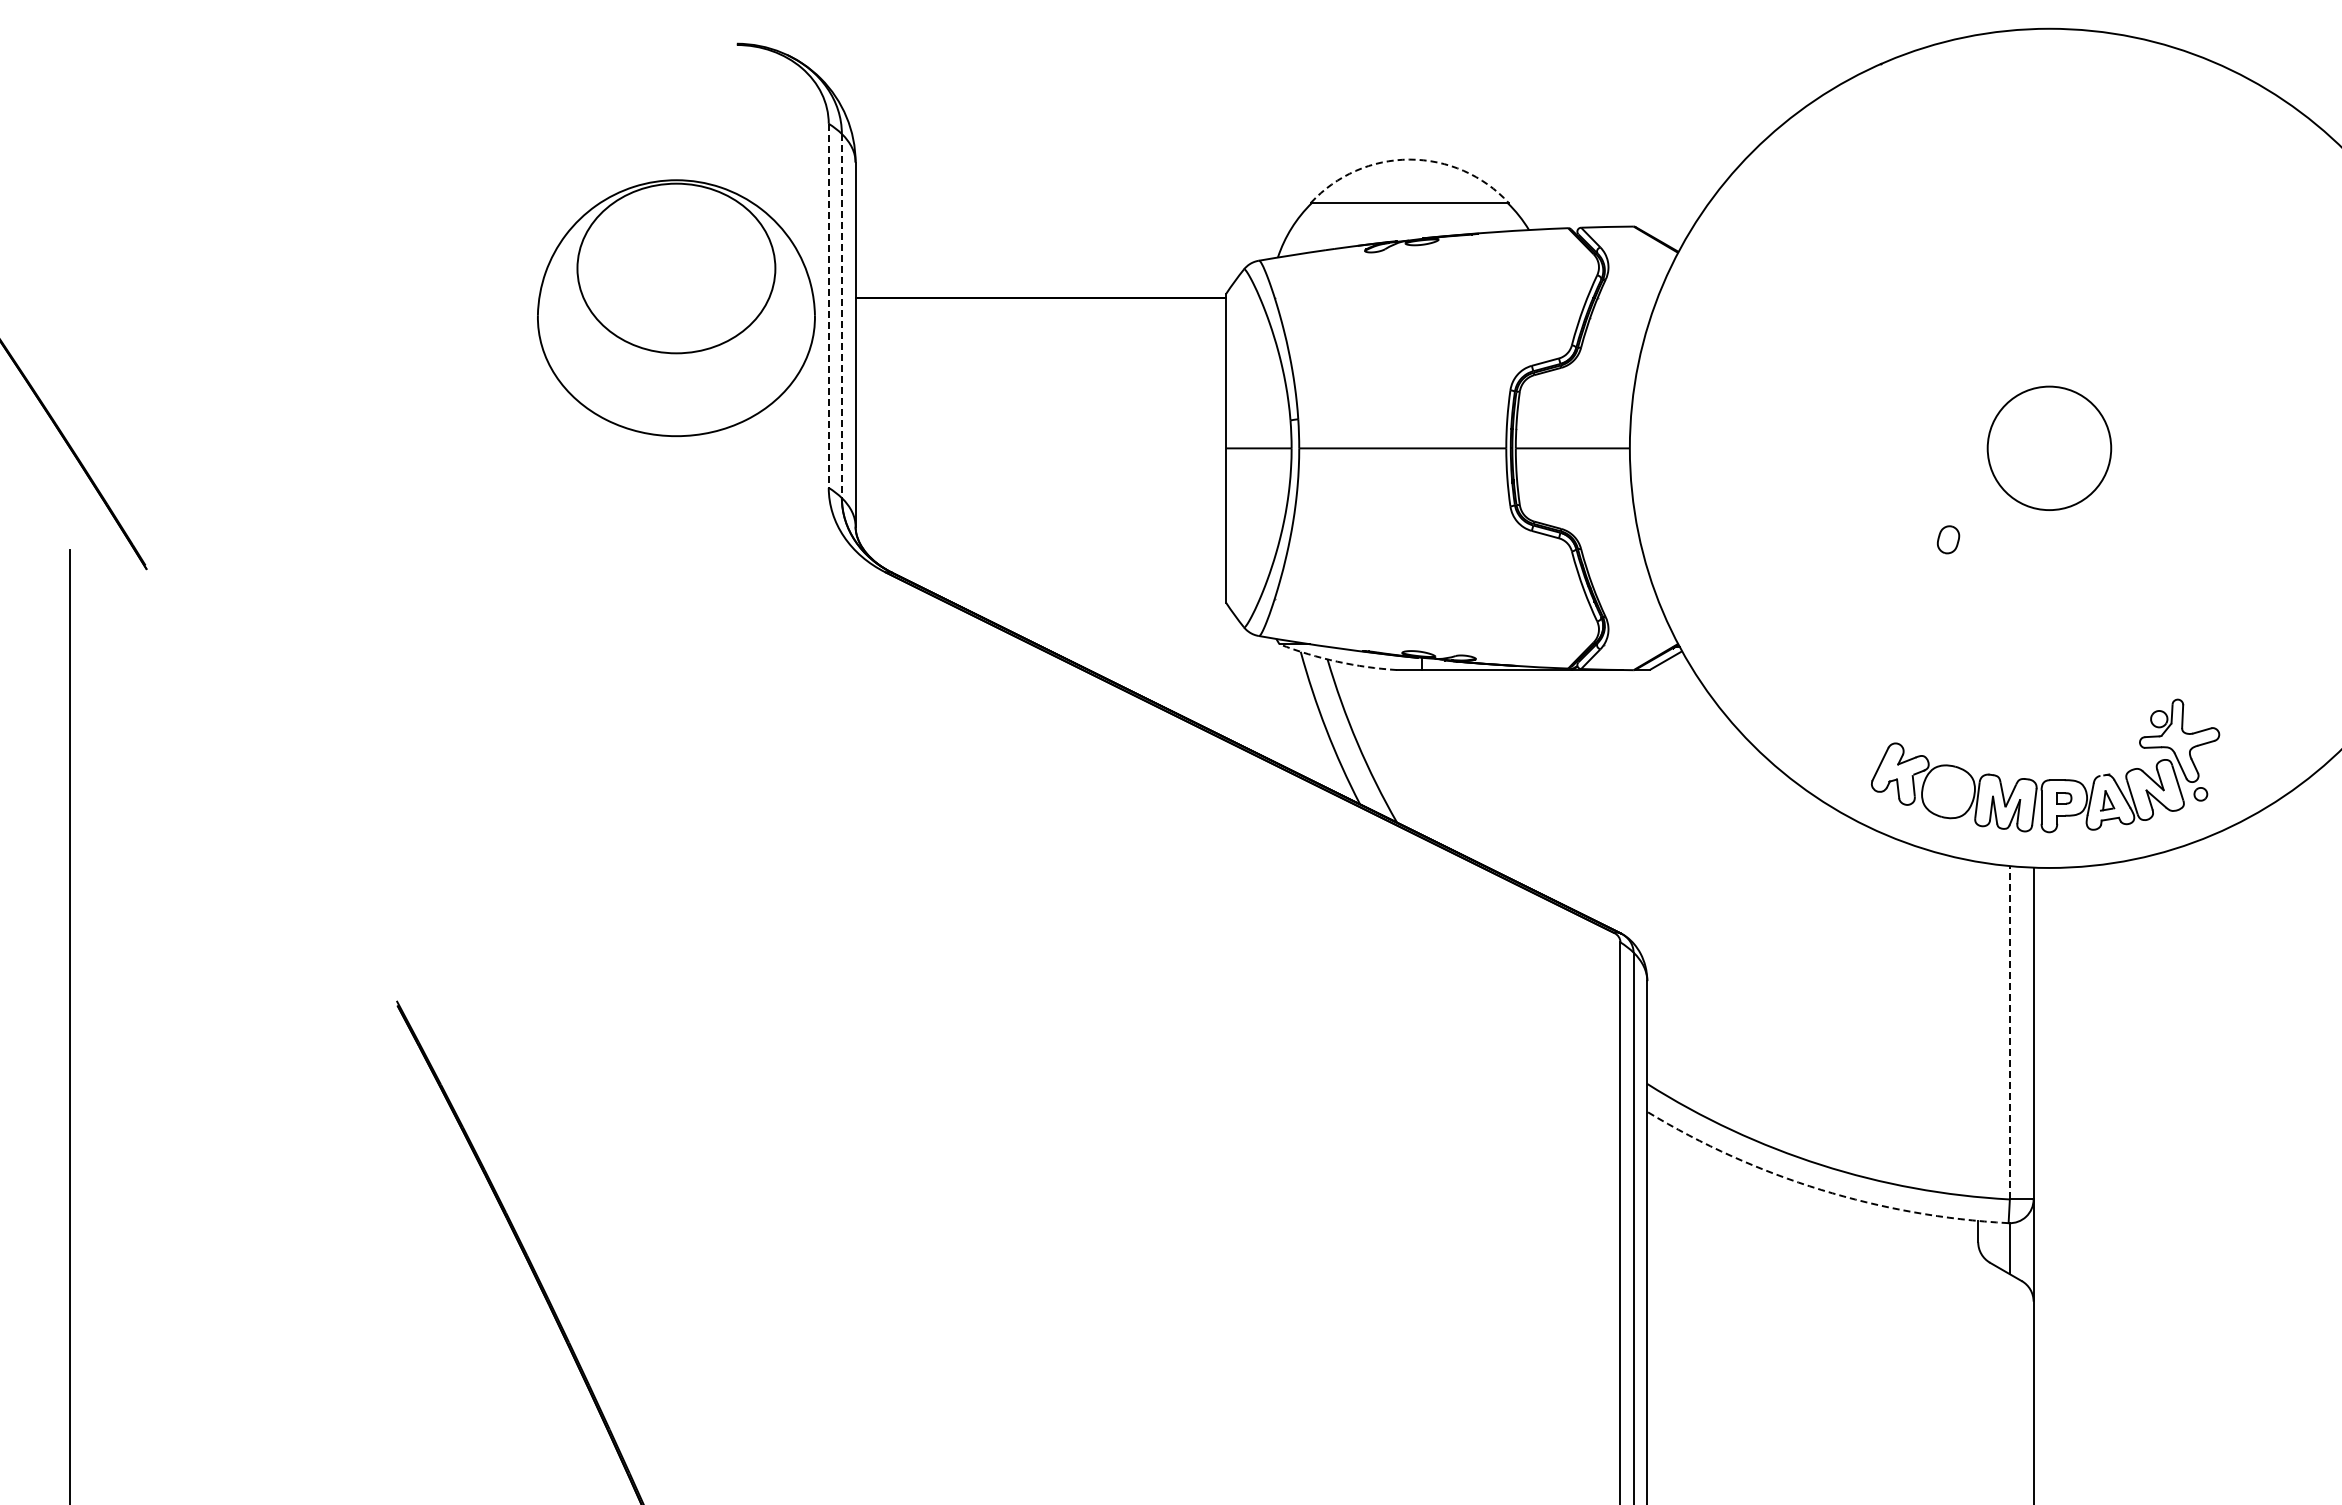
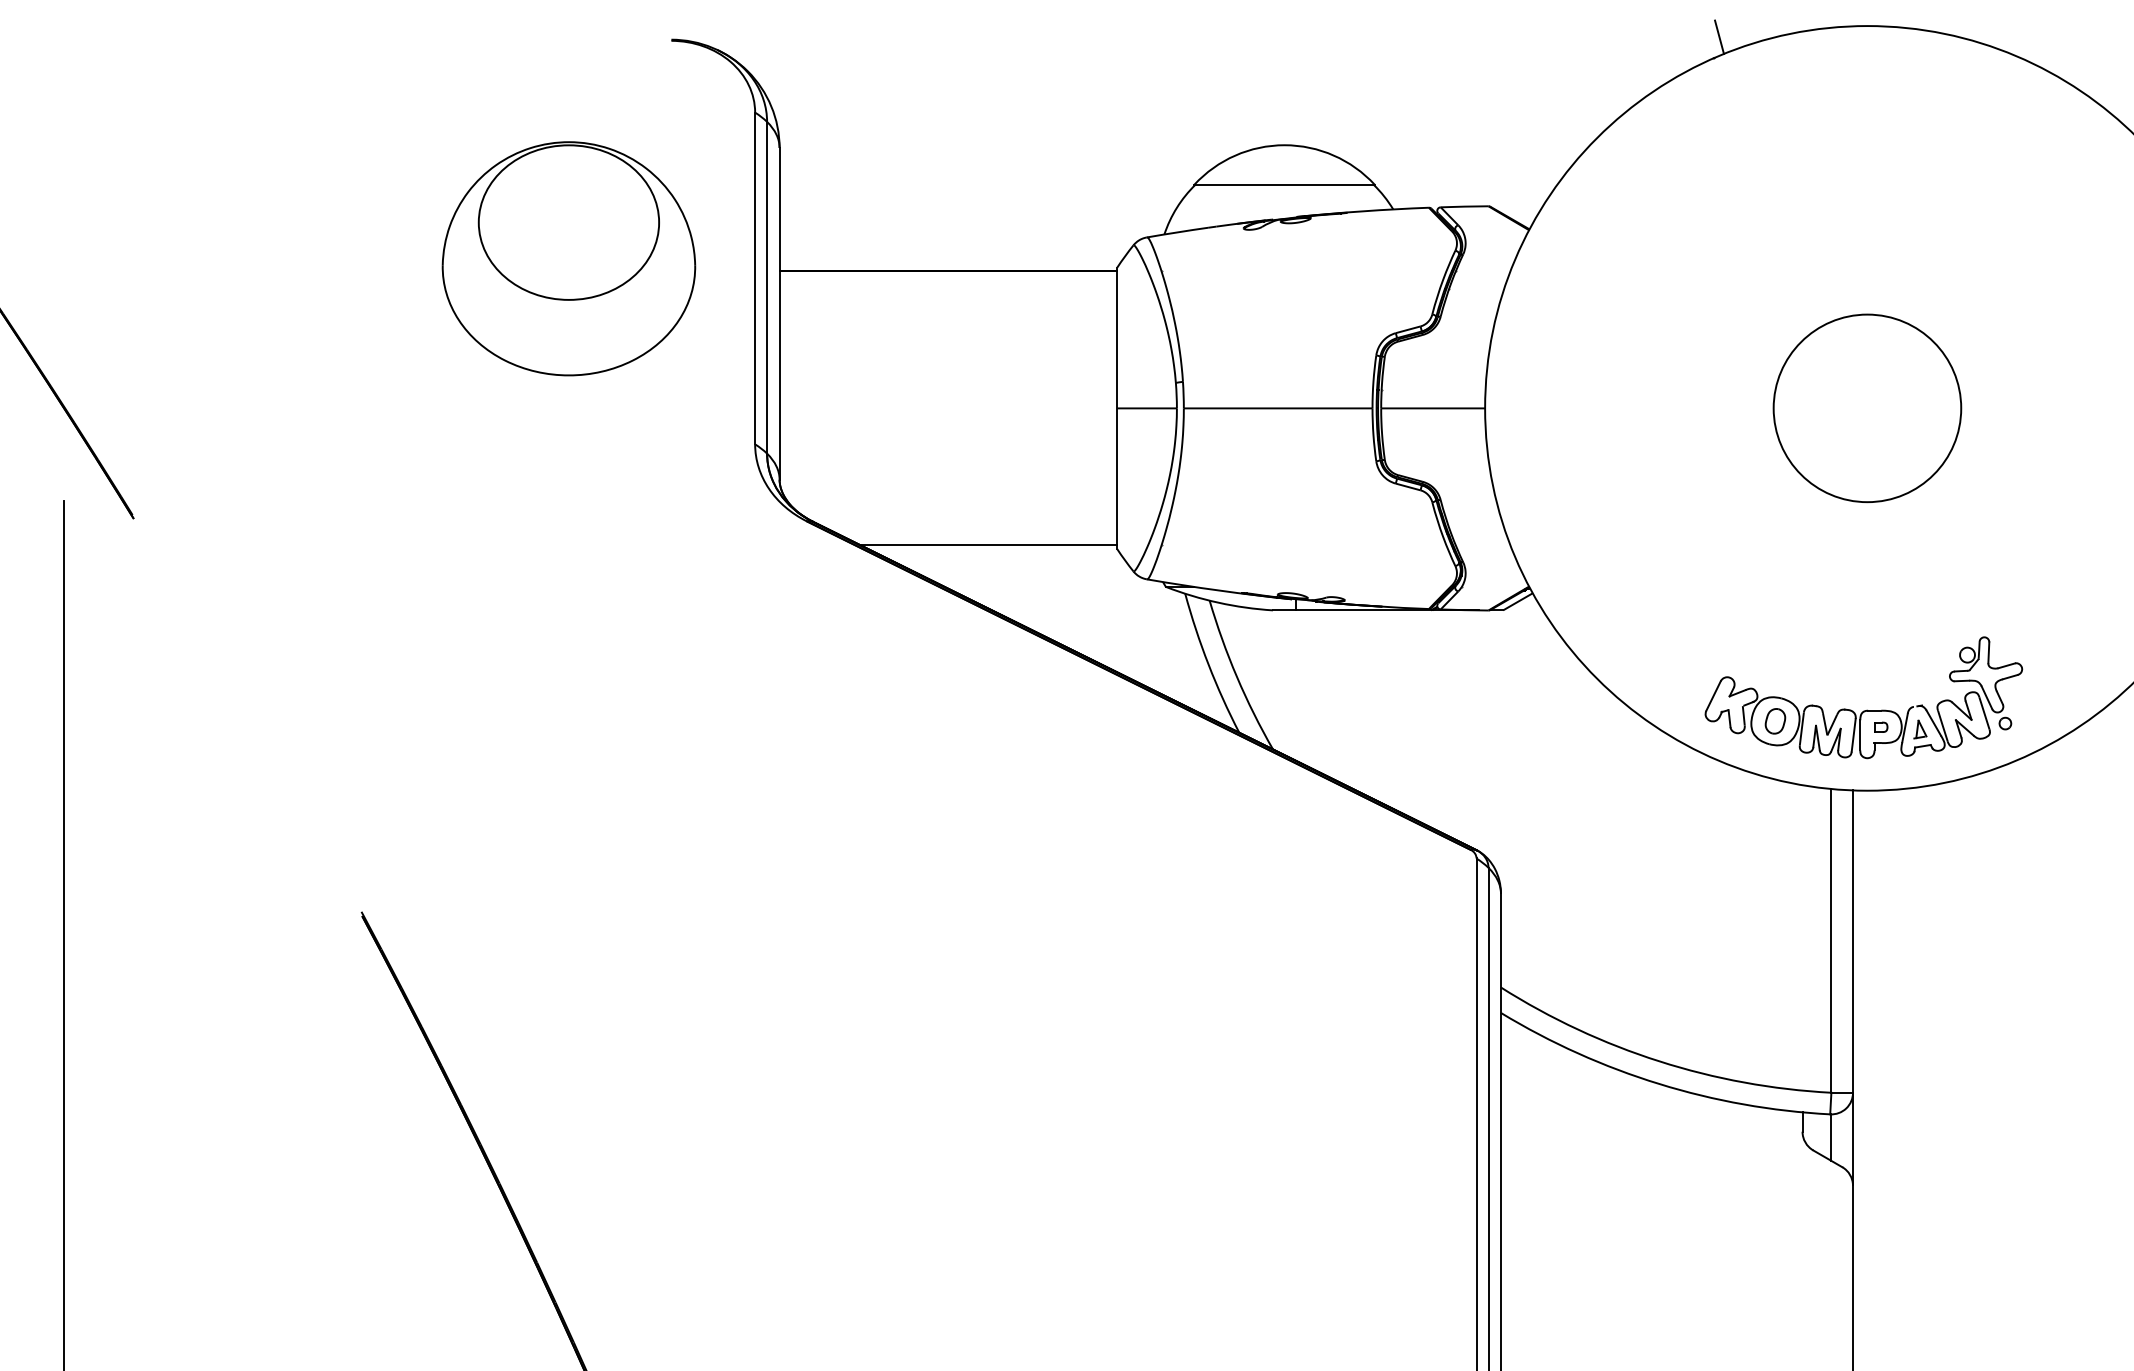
line: (1886, 40) -> (1718, 36), added
arc: (1409, 159) -> (1284, 145), dashed -> solid
line: (828, 306) -> (754, 279), dashed -> solid
part: (676, 307) -> (569, 258), moved
line: (841, 316) -> (766, 288), dashed -> solid
circle: (2049, 448) -> (1867, 408), size x1.67
part: (1948, 539) -> (1775, 721), moved
line: (1085, 598) -> (989, 545), added
arc: (1337, 661) -> (1218, 602), dashed -> solid
line: (2009, 1032) -> (1831, 940), dashed -> solid
arc: (1821, 1189) -> (1659, 1083), dashed -> solid

